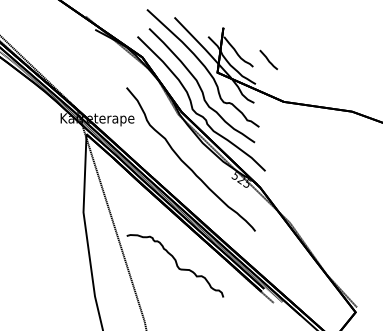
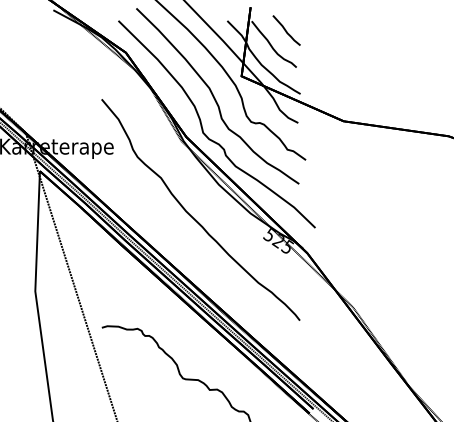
line: (268, 59) -> (286, 29), moved

